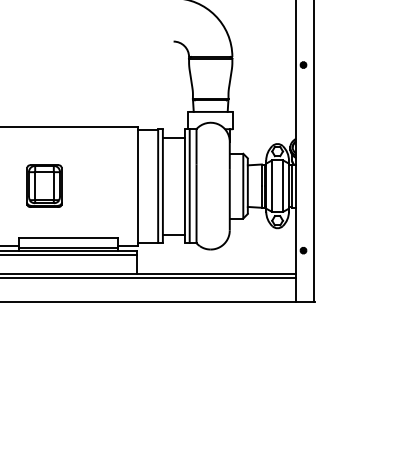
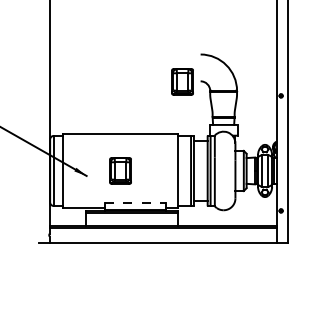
part: (144, 41) -> (182, 81), added
line: (68, 238) -> (135, 203), solid -> dashed

